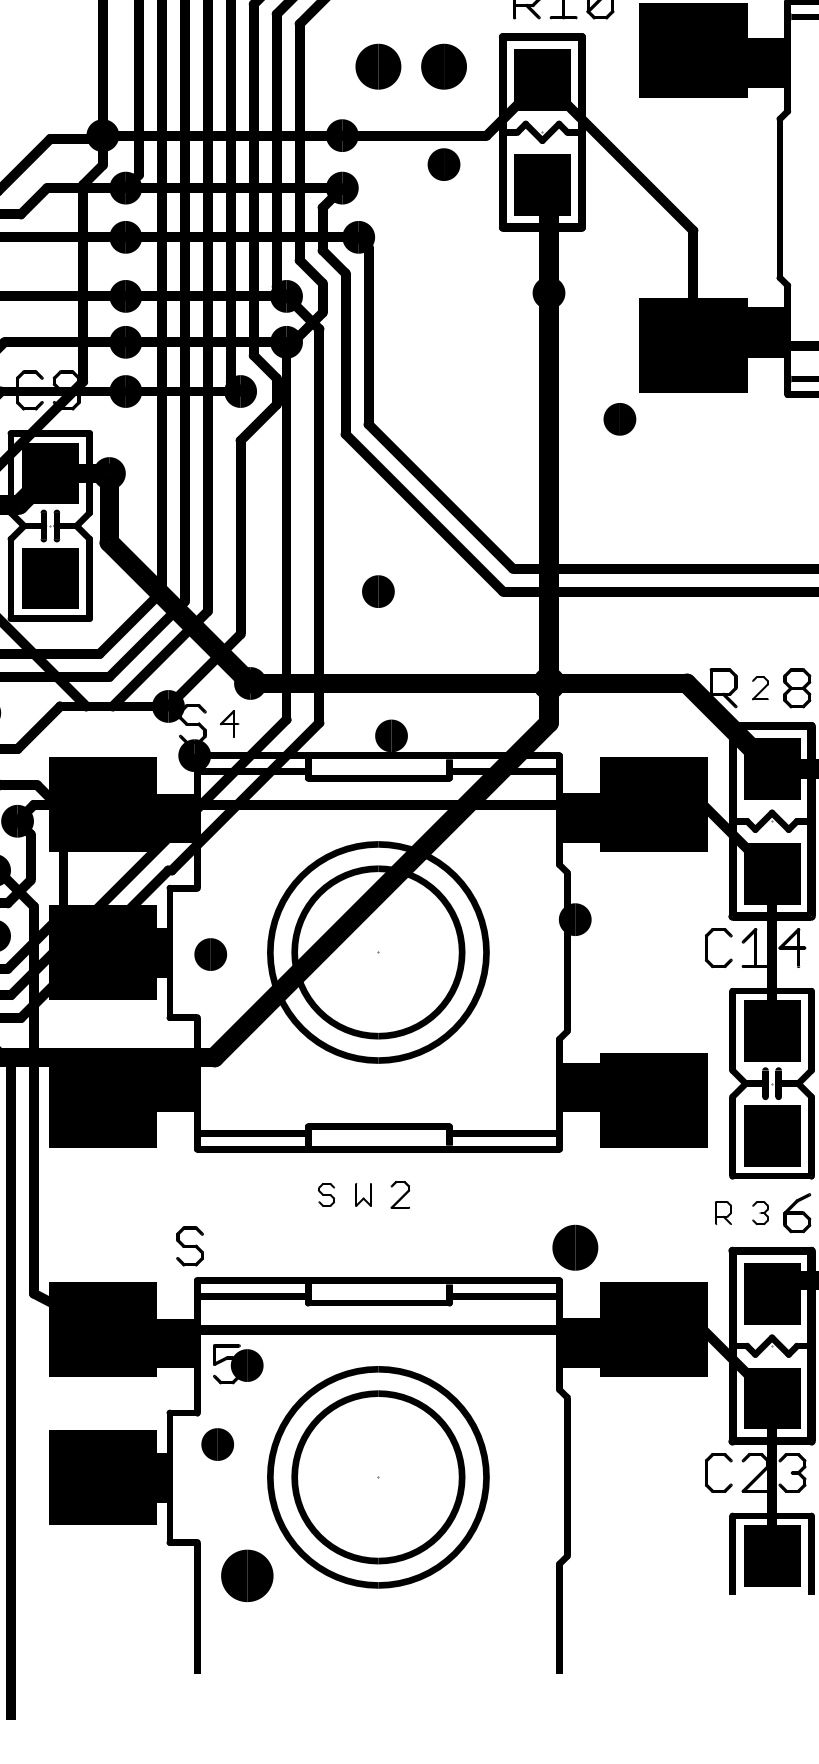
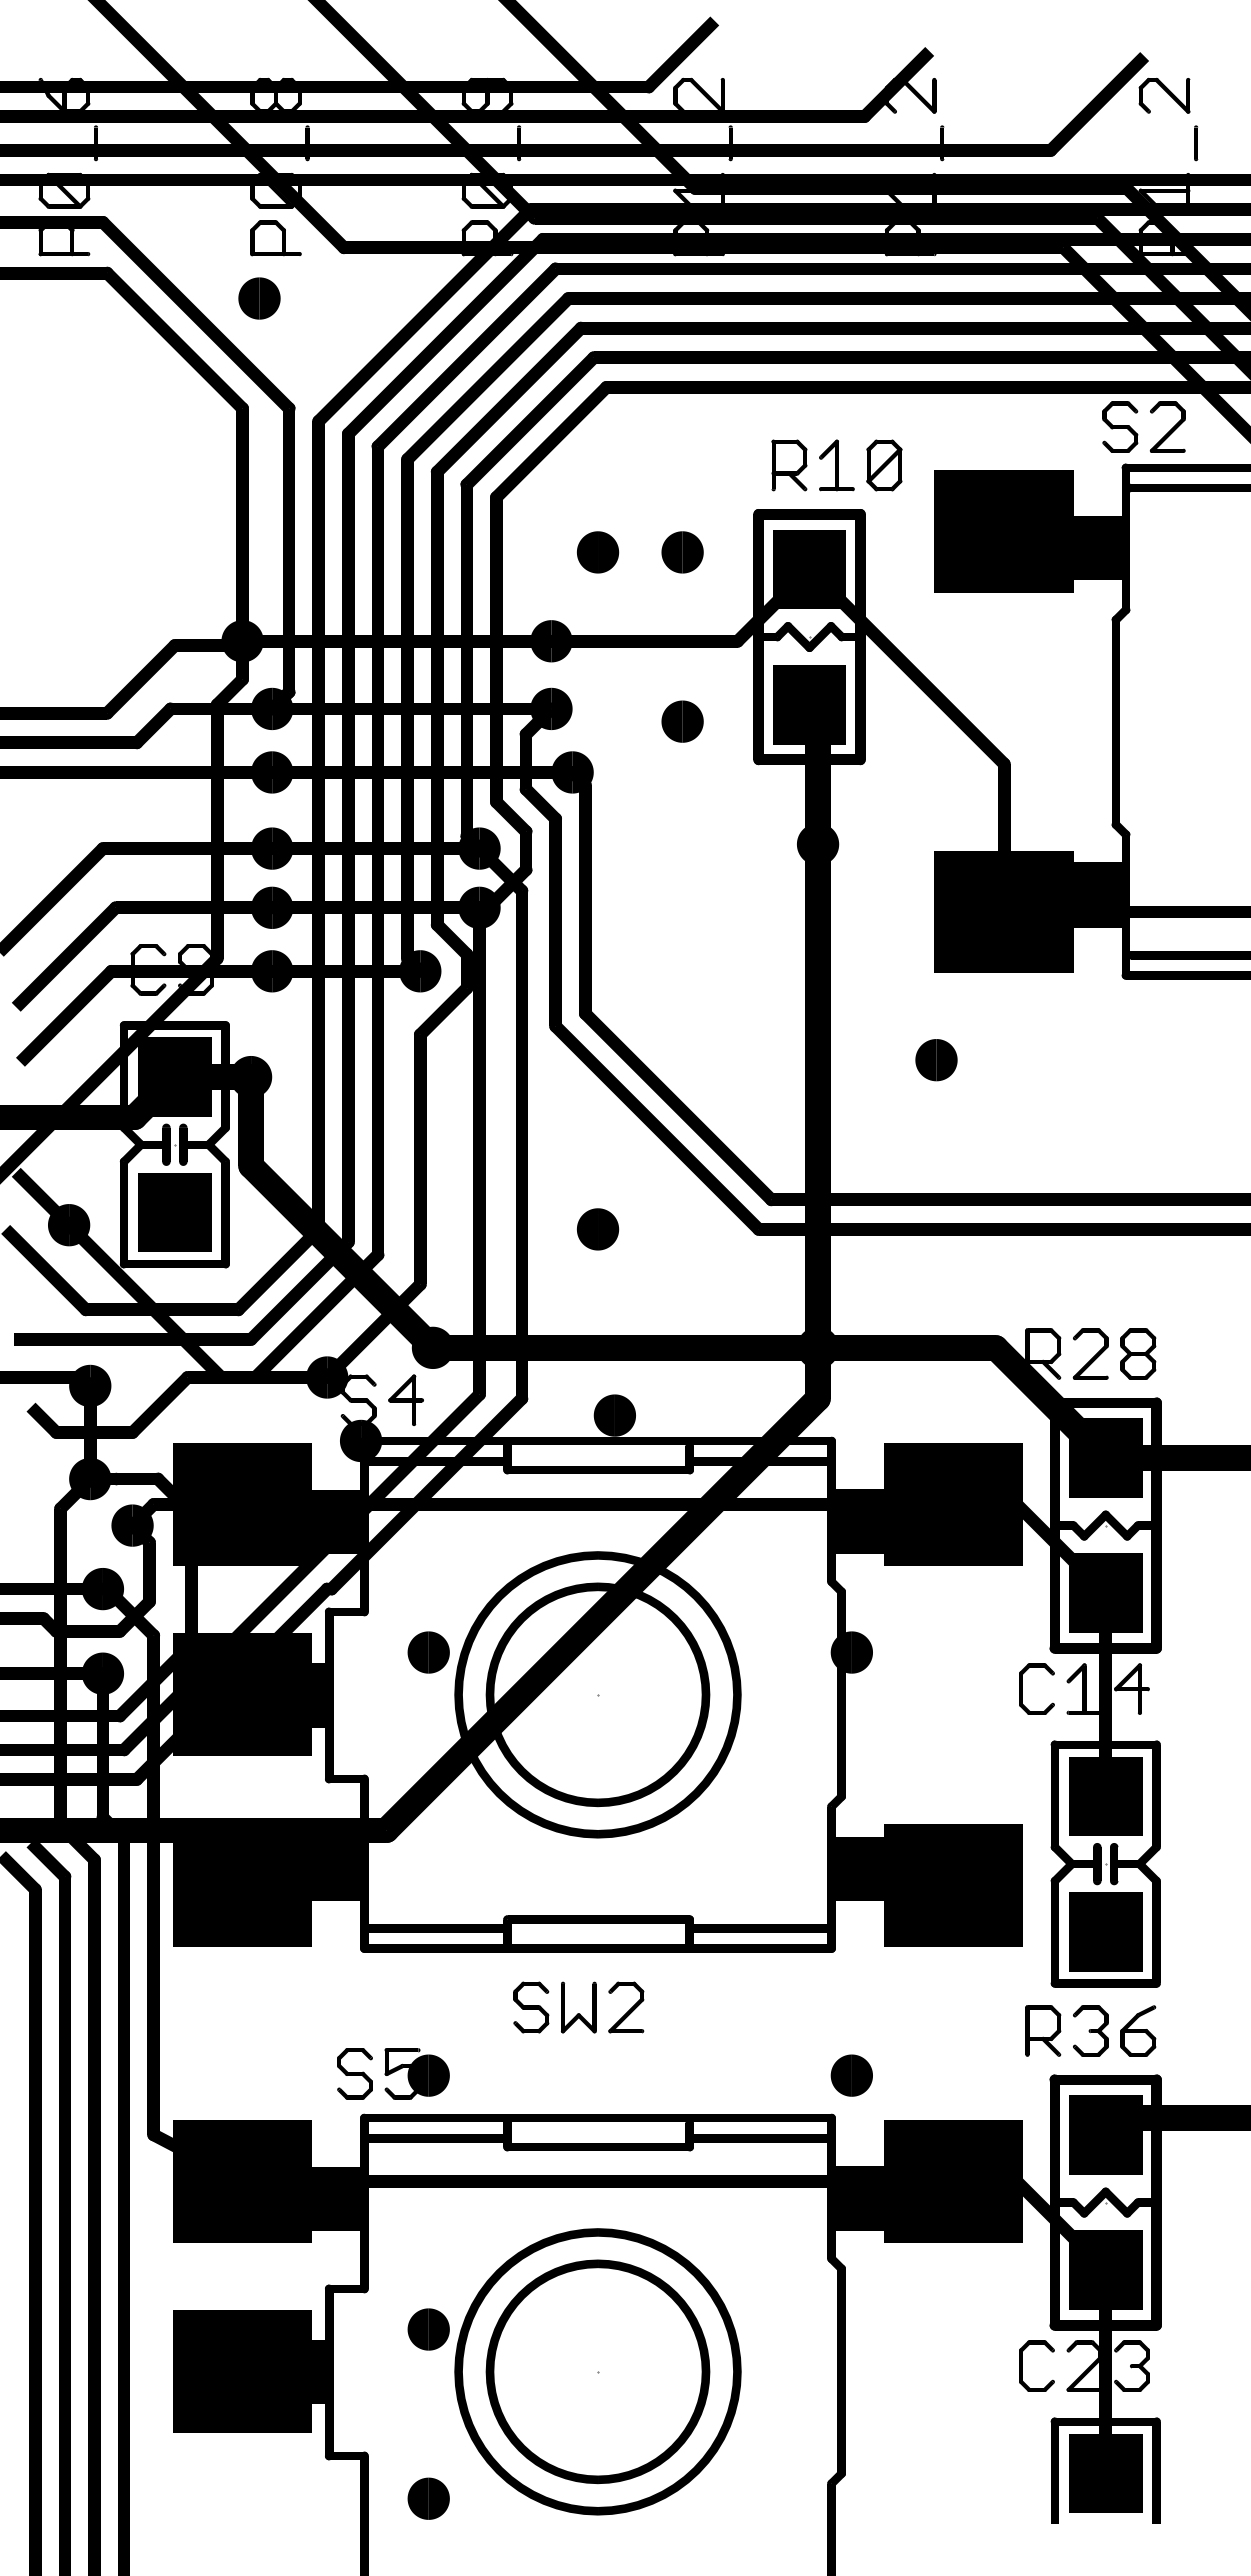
part: (378, 66) -> (597, 552), size x0.71
part: (443, 66) -> (682, 552), size x0.71
part: (443, 164) -> (682, 721), moved
part: (619, 419) -> (936, 1060), moved
part: (760, 687) -> (1090, 1353), size x1.67
part: (229, 723) -> (405, 1399), size x1.43
part: (210, 954) -> (428, 1652), moved
part: (326, 1194) -> (531, 2007), size x1.67
part: (363, 1194) -> (578, 2007), size x1.67
part: (400, 1194) -> (626, 2007), size x1.43
part: (723, 1212) -> (1043, 2030), size x1.67
part: (760, 1212) -> (1090, 2030), size x1.67
part: (574, 1247) -> (851, 2075), size x0.71
part: (237, 1363) -> (416, 2073), moved
part: (217, 1444) -> (428, 2329), moved
part: (246, 1575) -> (428, 2498), size x0.62

